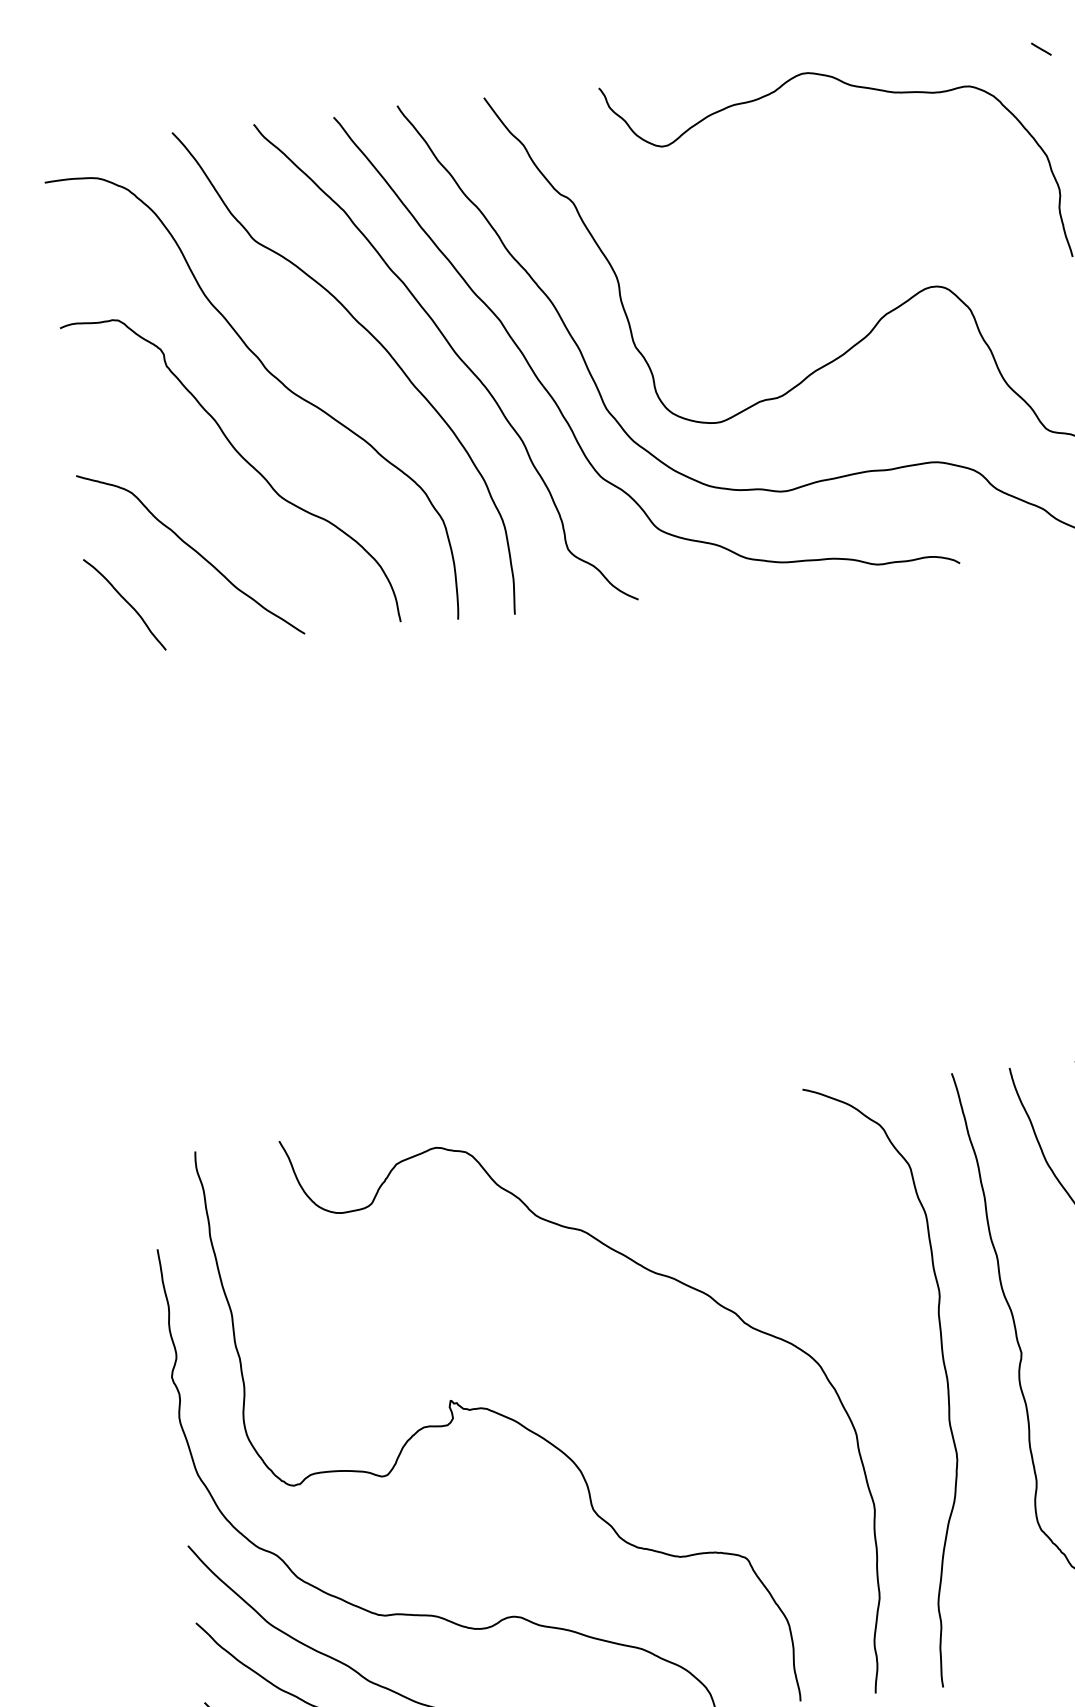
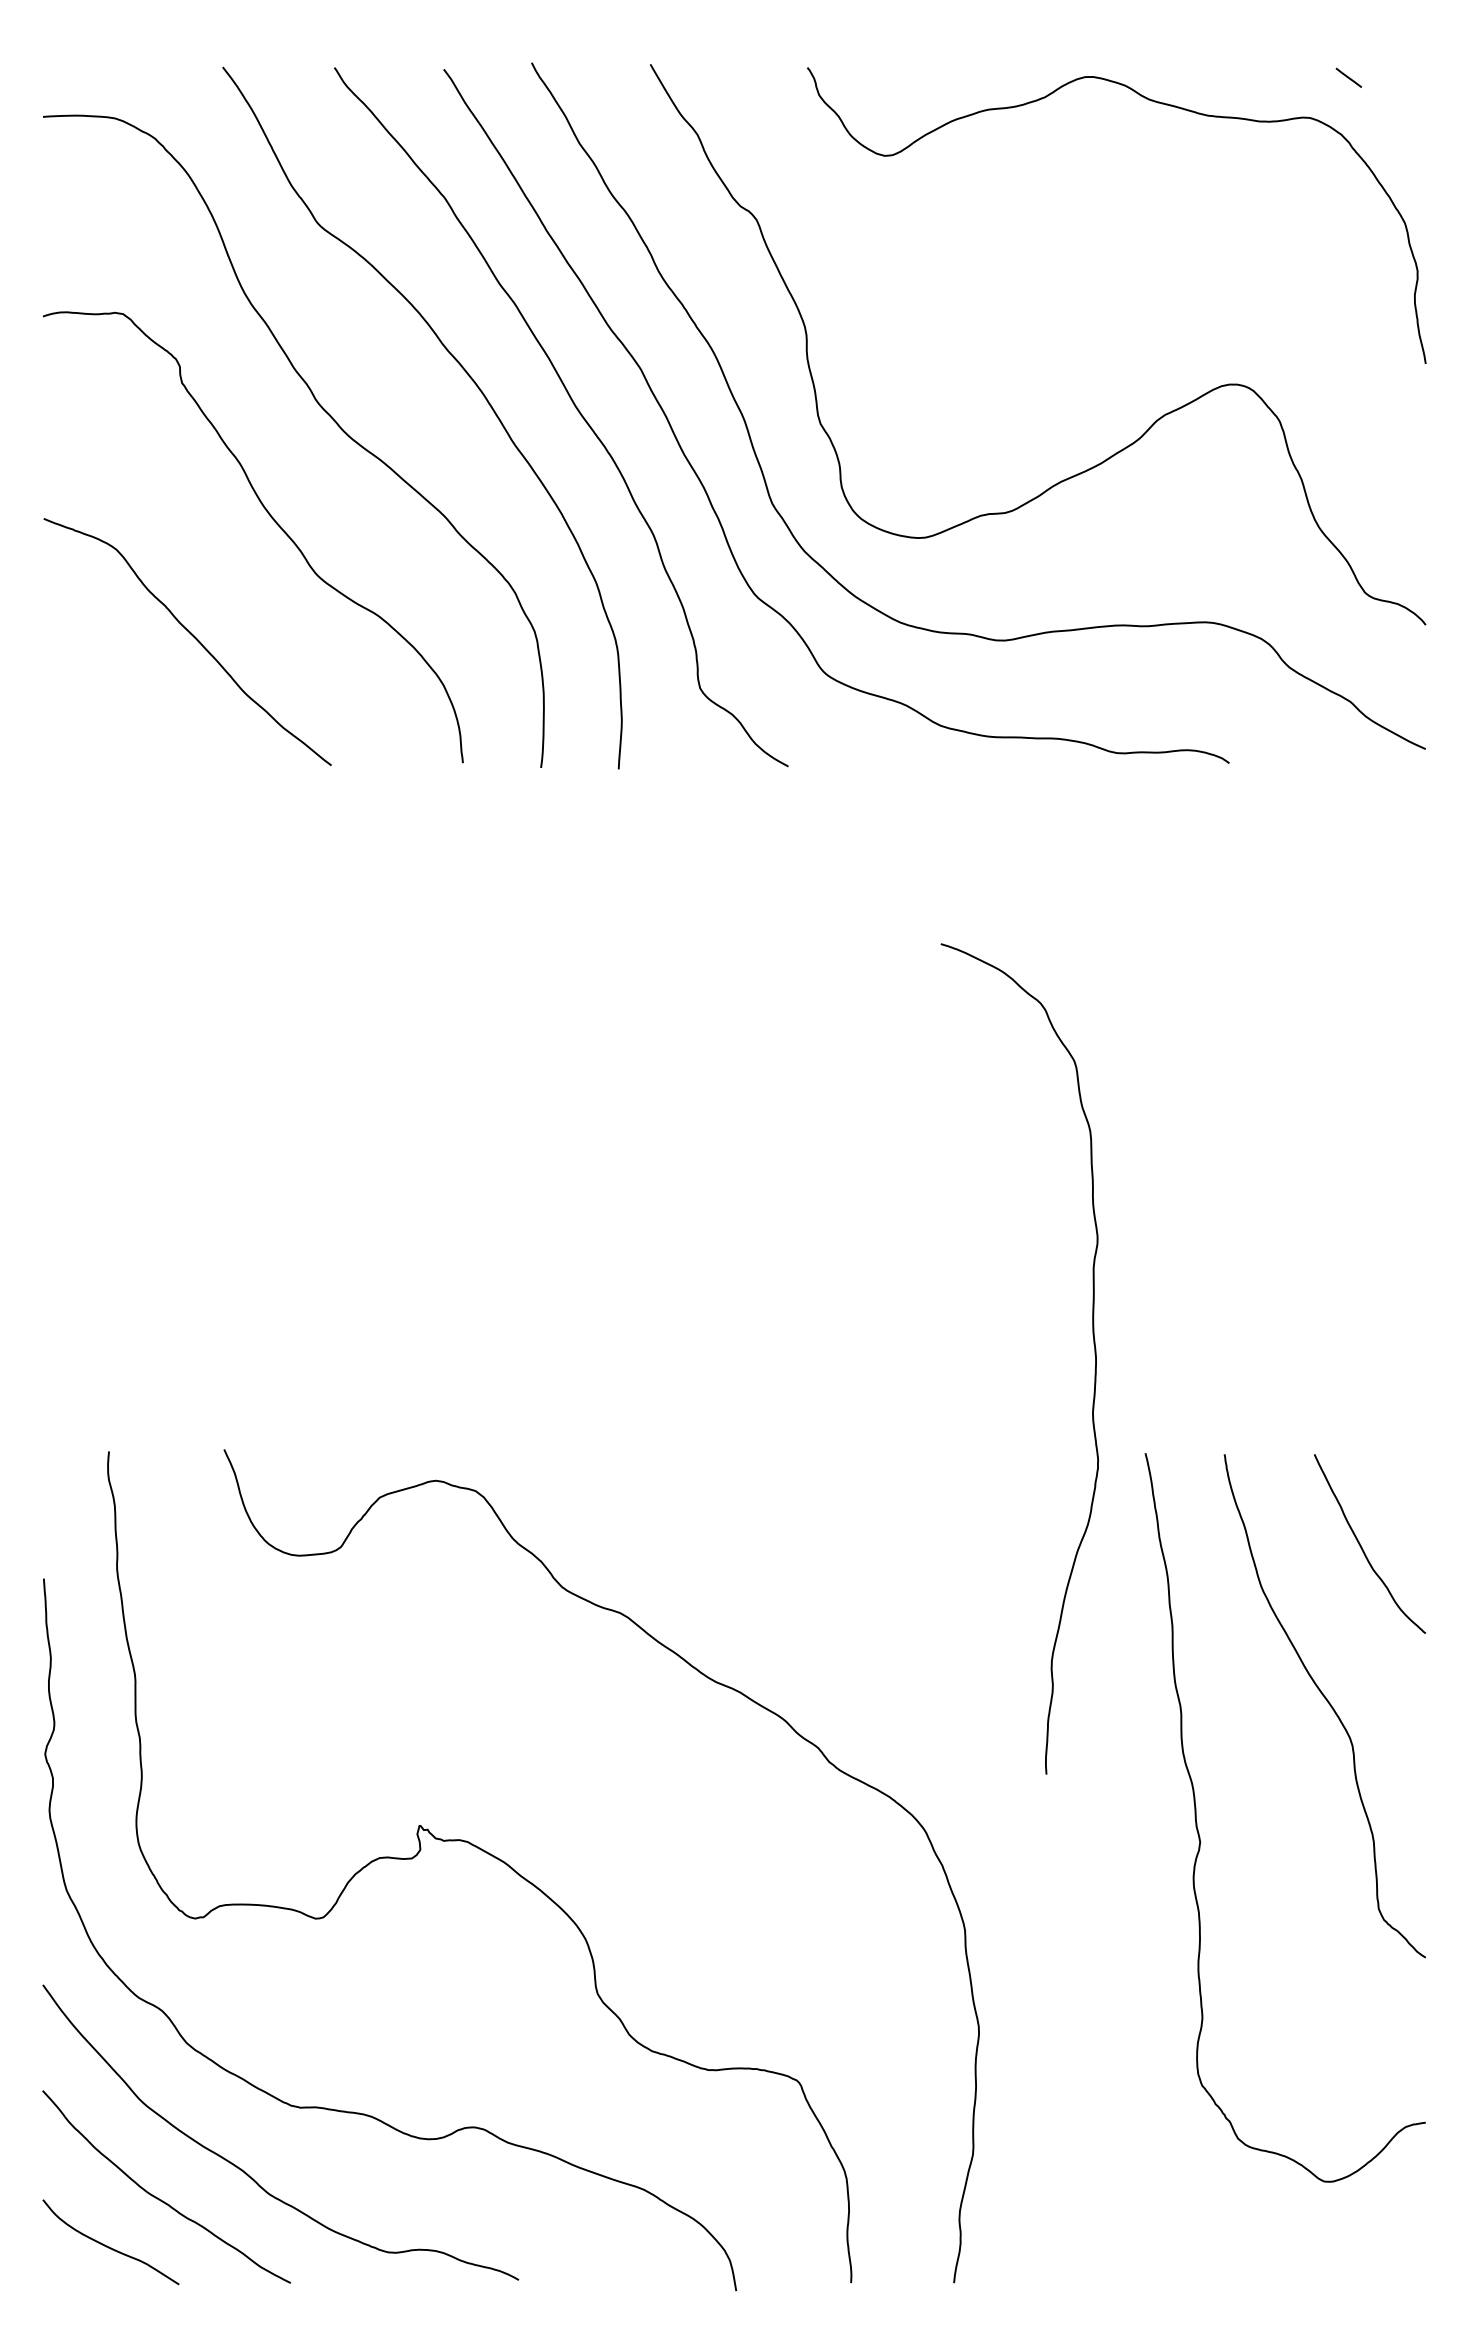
line: (1041, 48) -> (1348, 77), moved
curve: (126, 603) -> (94, 698), removed
curve: (946, 1377) -> (1094, 1354), moved

